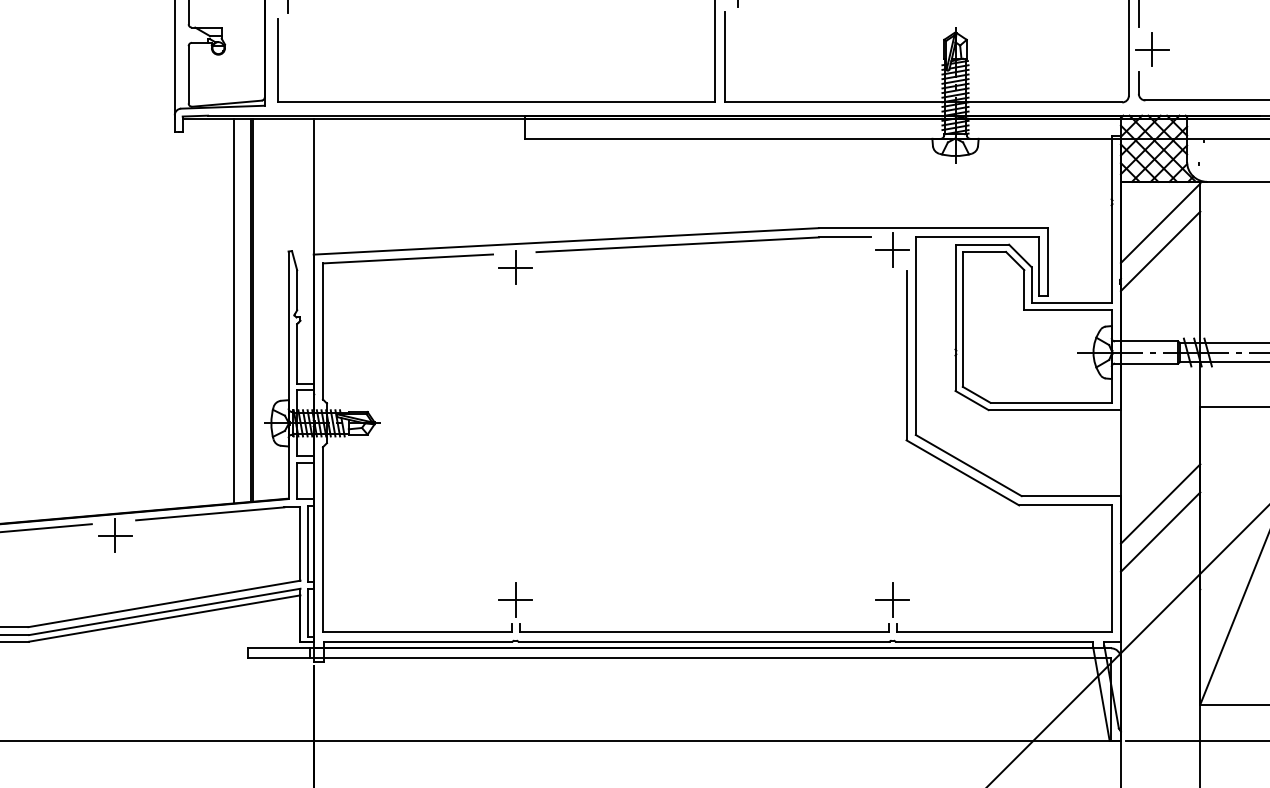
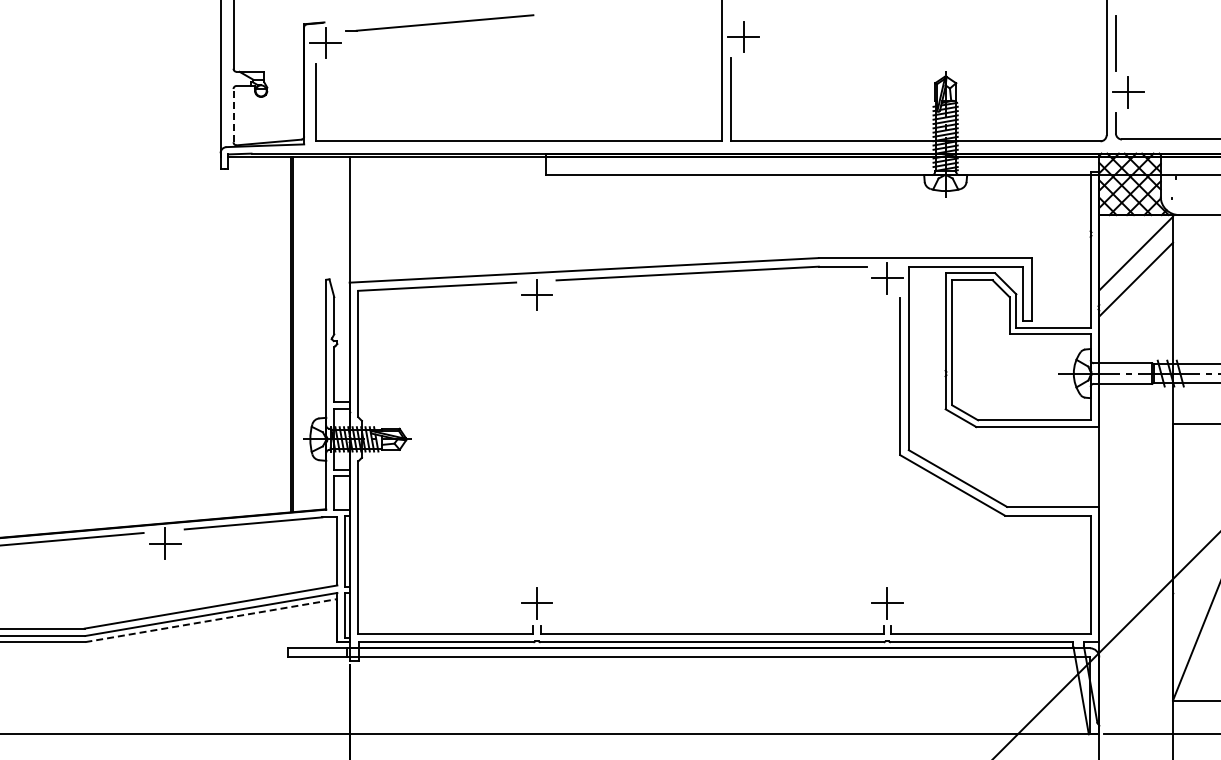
line: (188, 74) -> (233, 115), solid -> dashed
line: (233, 310) -> (275, 334), removed
line: (1161, 504) -> (1136, 514), removed
line: (1161, 532) -> (1136, 540), removed
line: (164, 618) -> (211, 620), solid -> dashed

